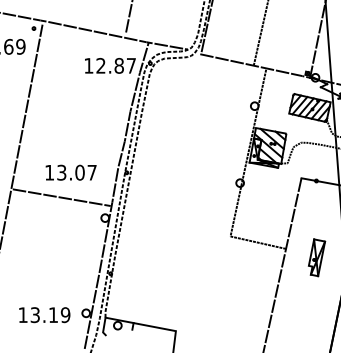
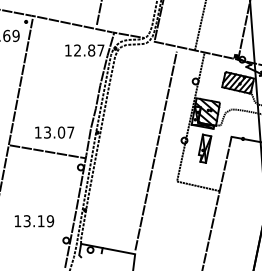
line: (203, 196) -> (156, 150), added
part: (316, 257) -> (204, 148), moved
text: (44, 315) -> (34, 221), moved

